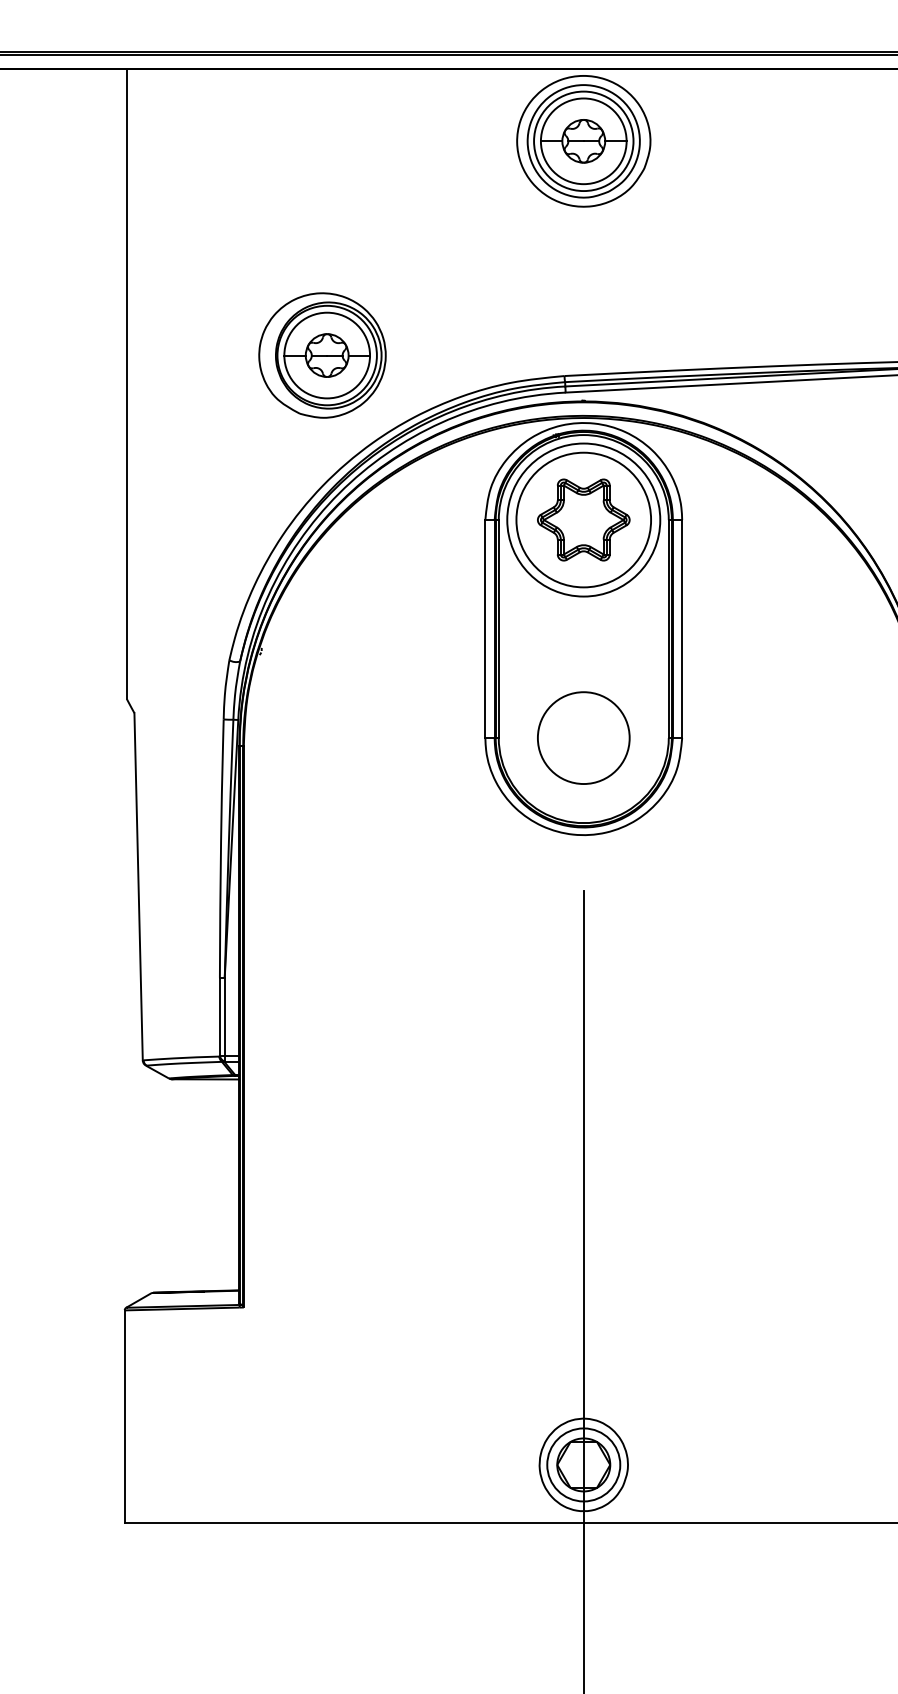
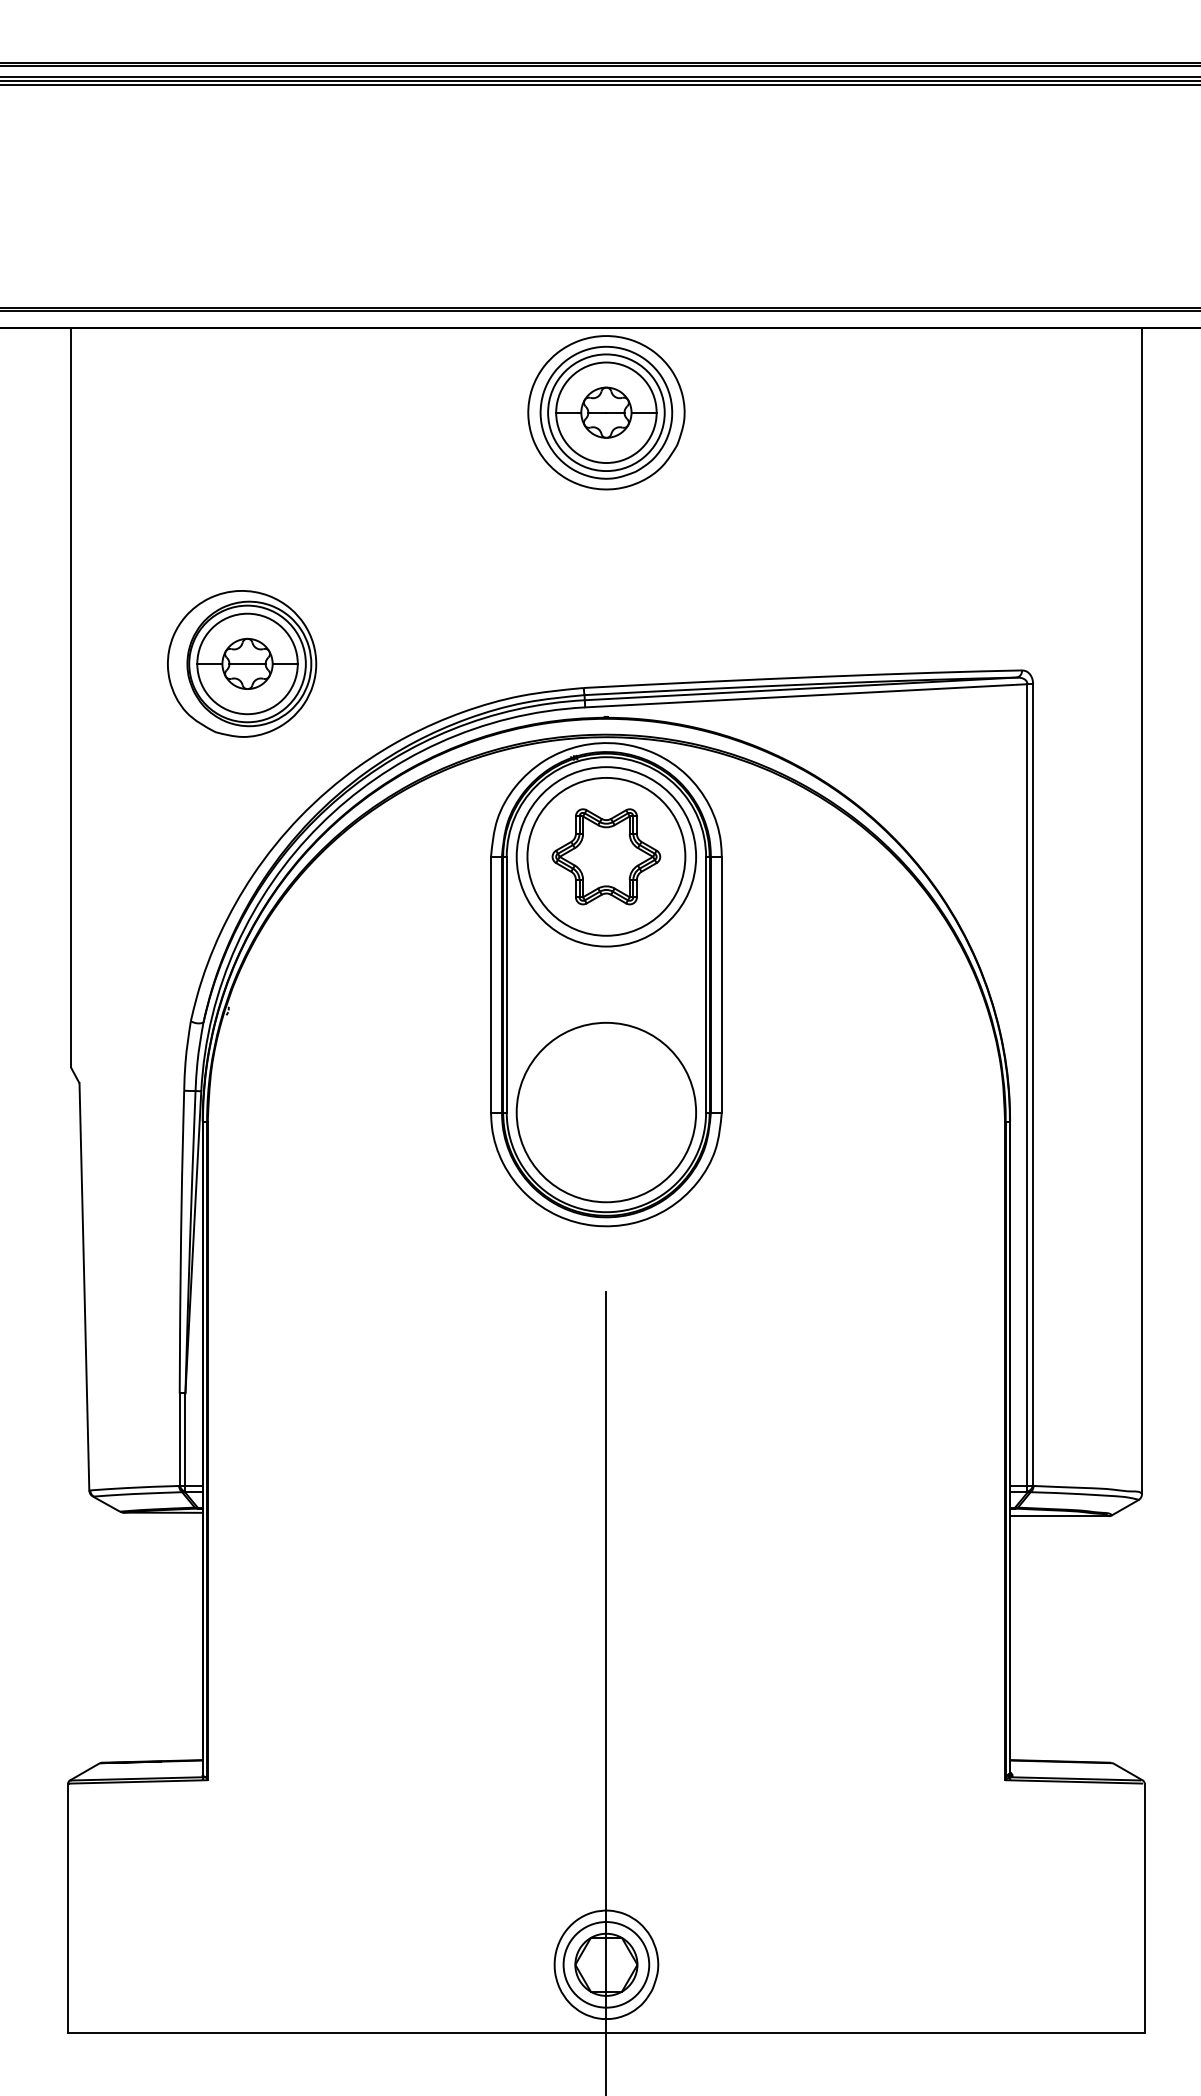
part: (322, 355) -> (242, 663), moved
circle: (583, 738) -> (606, 1112), size x1.67

